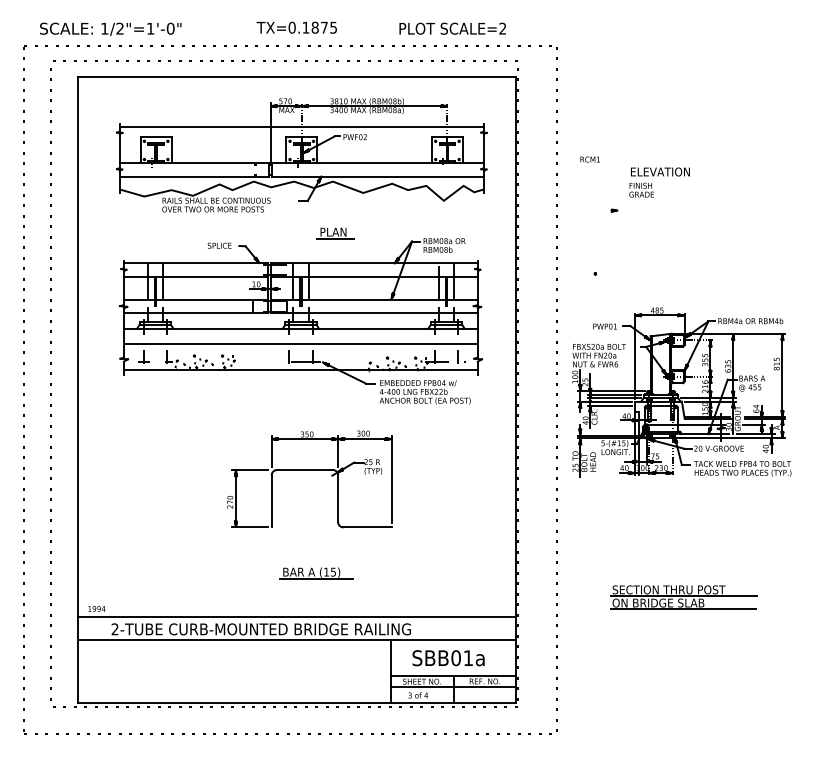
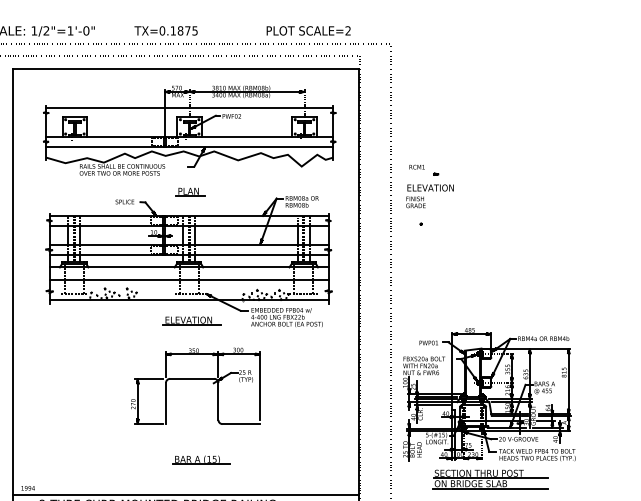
text: (296, 27) -> (165, 30), moved
text: (589, 159) -> (416, 167), moved
text: (659, 182) -> (429, 196), moved
part: (335, 233) -> (190, 192), moved
part: (681, 392) -> (489, 394), moved
part: (304, 396) -> (191, 320), added

